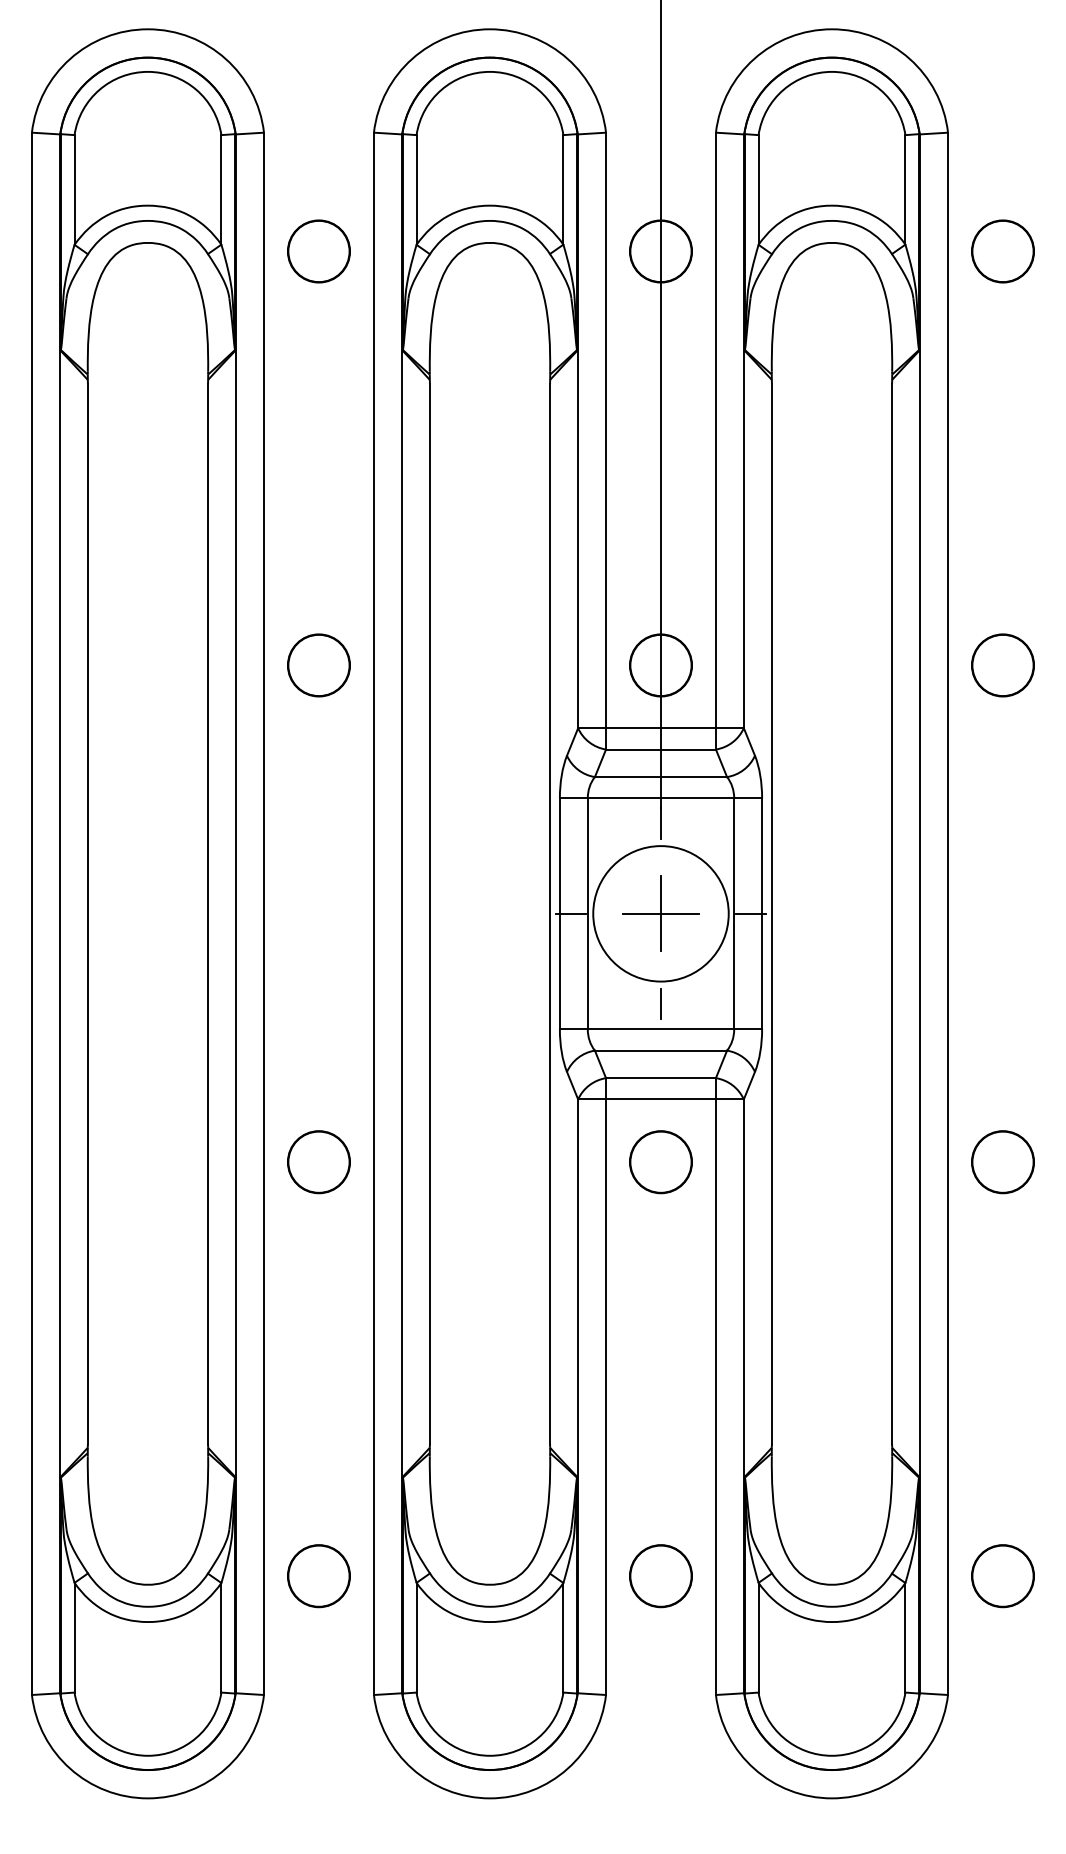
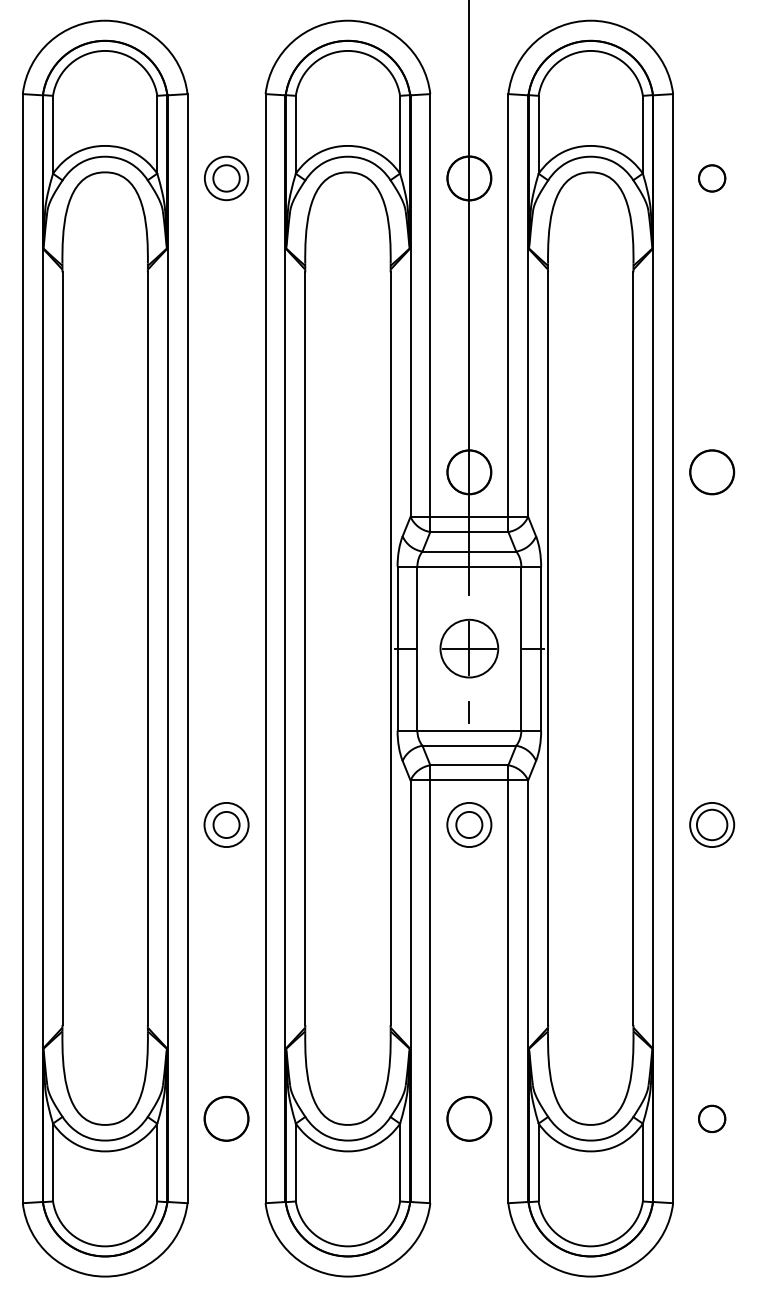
circle: (318, 251) -> (226, 178), size x0.6
circle: (1002, 251) -> (711, 178), size x0.6
circle: (318, 665) -> (226, 472), removed
circle: (660, 913) -> (469, 648), size x0.6
circle: (318, 1161) -> (226, 824), size x0.6
circle: (660, 1161) -> (469, 824), size x0.6
circle: (1002, 1161) -> (711, 824), size x0.7
circle: (1002, 1576) -> (711, 1119), size x0.6

